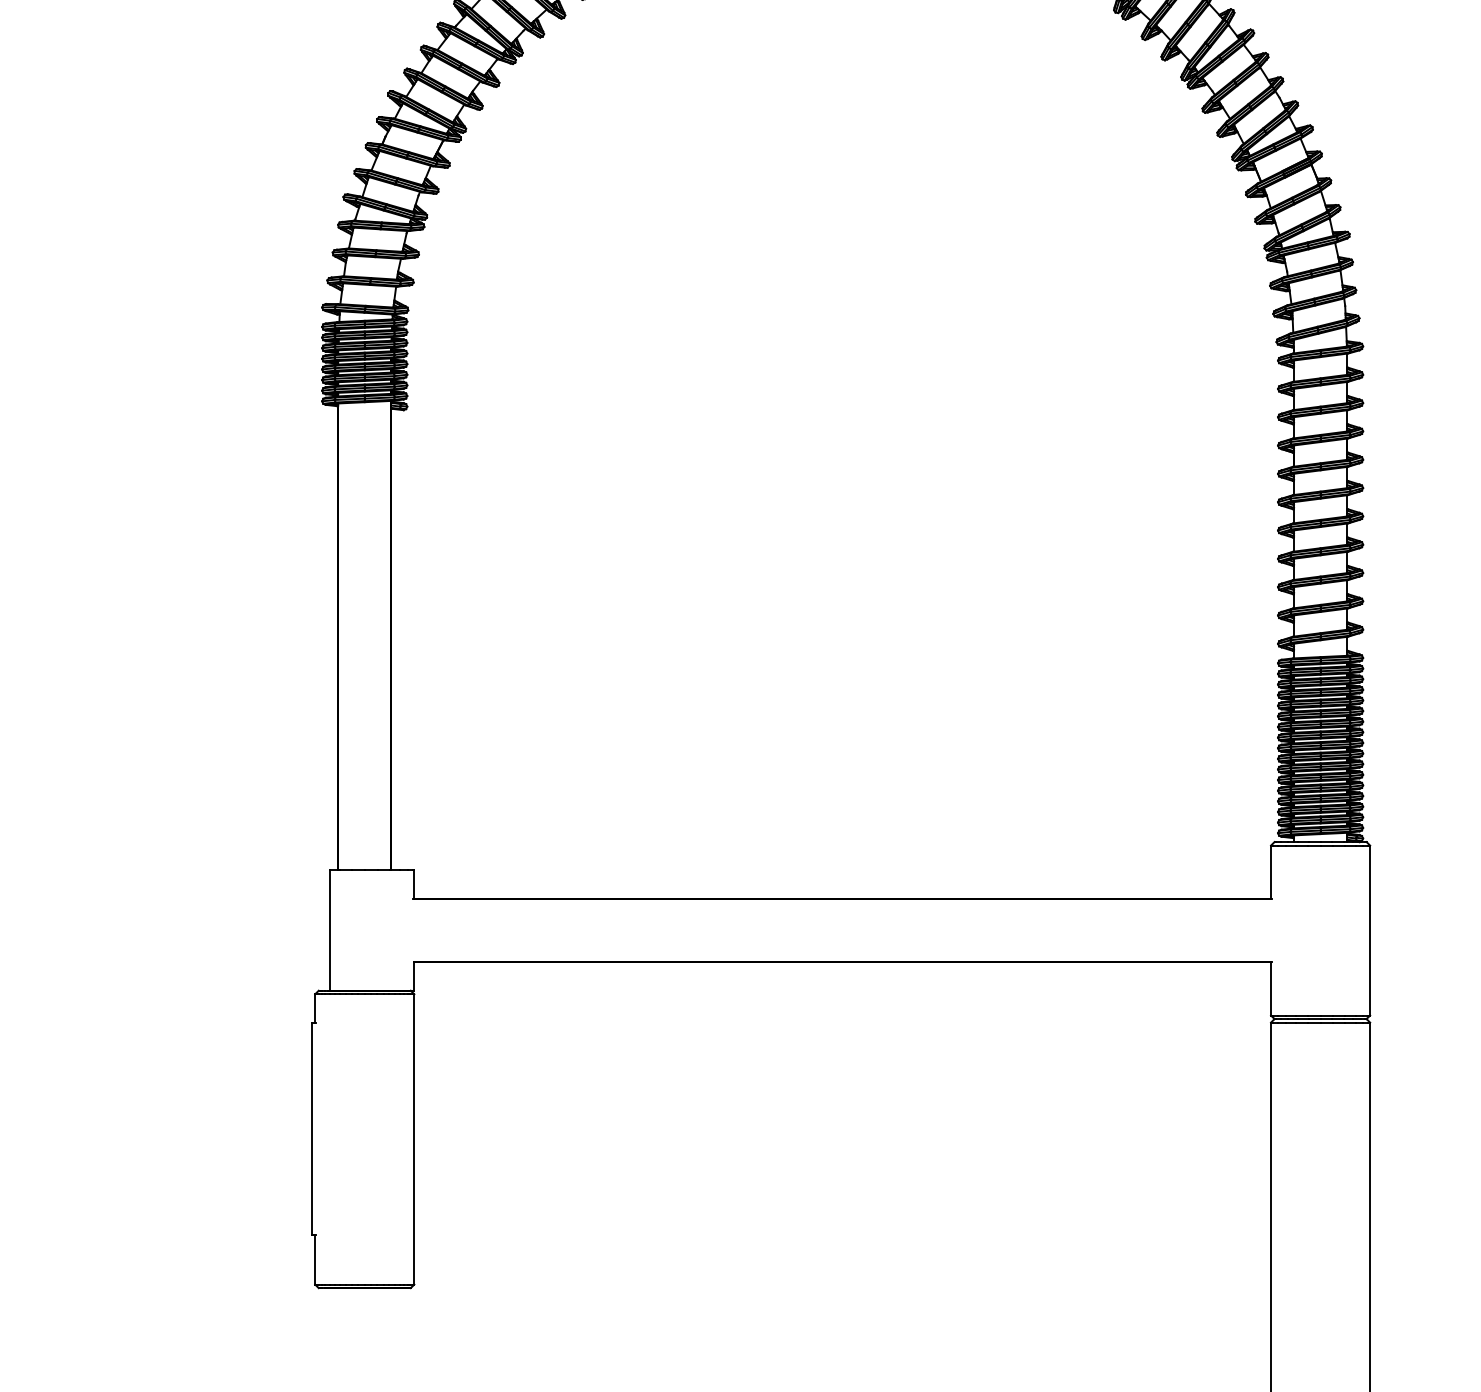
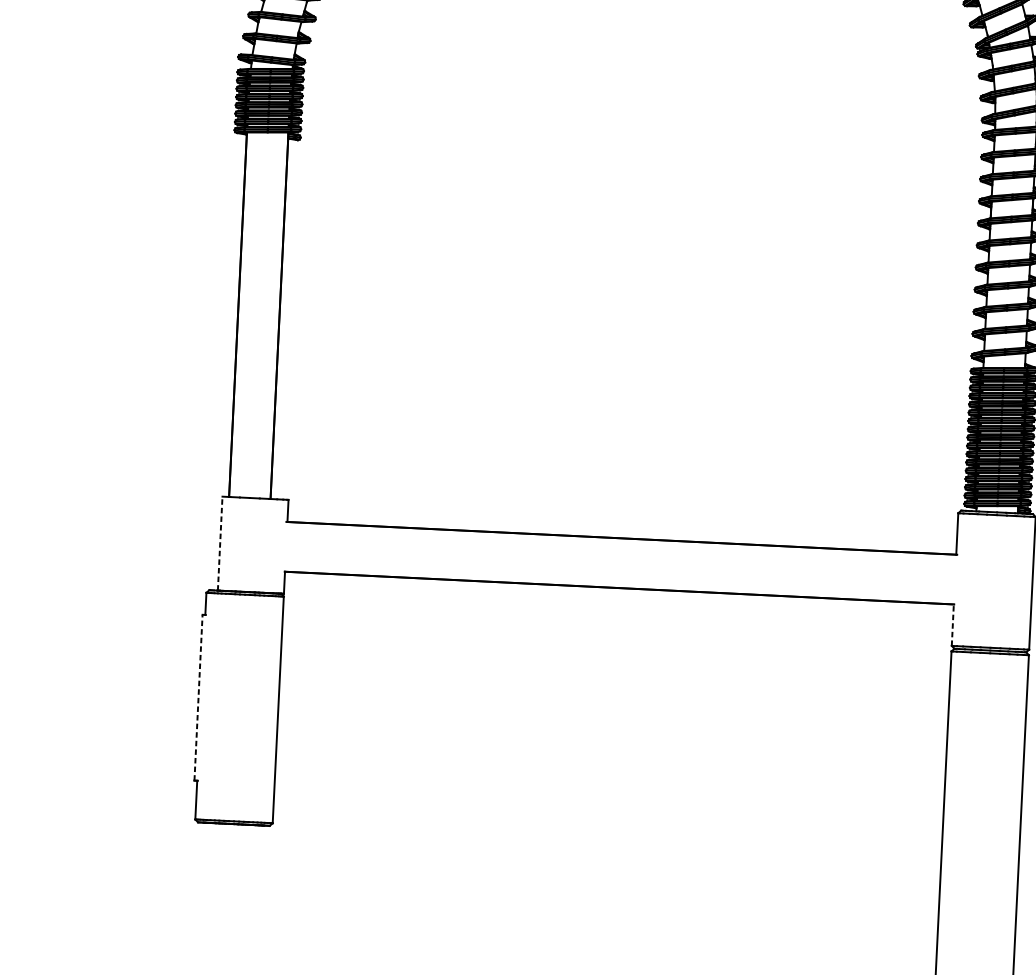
line: (329, 930) -> (220, 543), solid -> dashed
line: (1271, 988) -> (953, 624), solid -> dashed
line: (311, 1128) -> (198, 697), solid -> dashed

